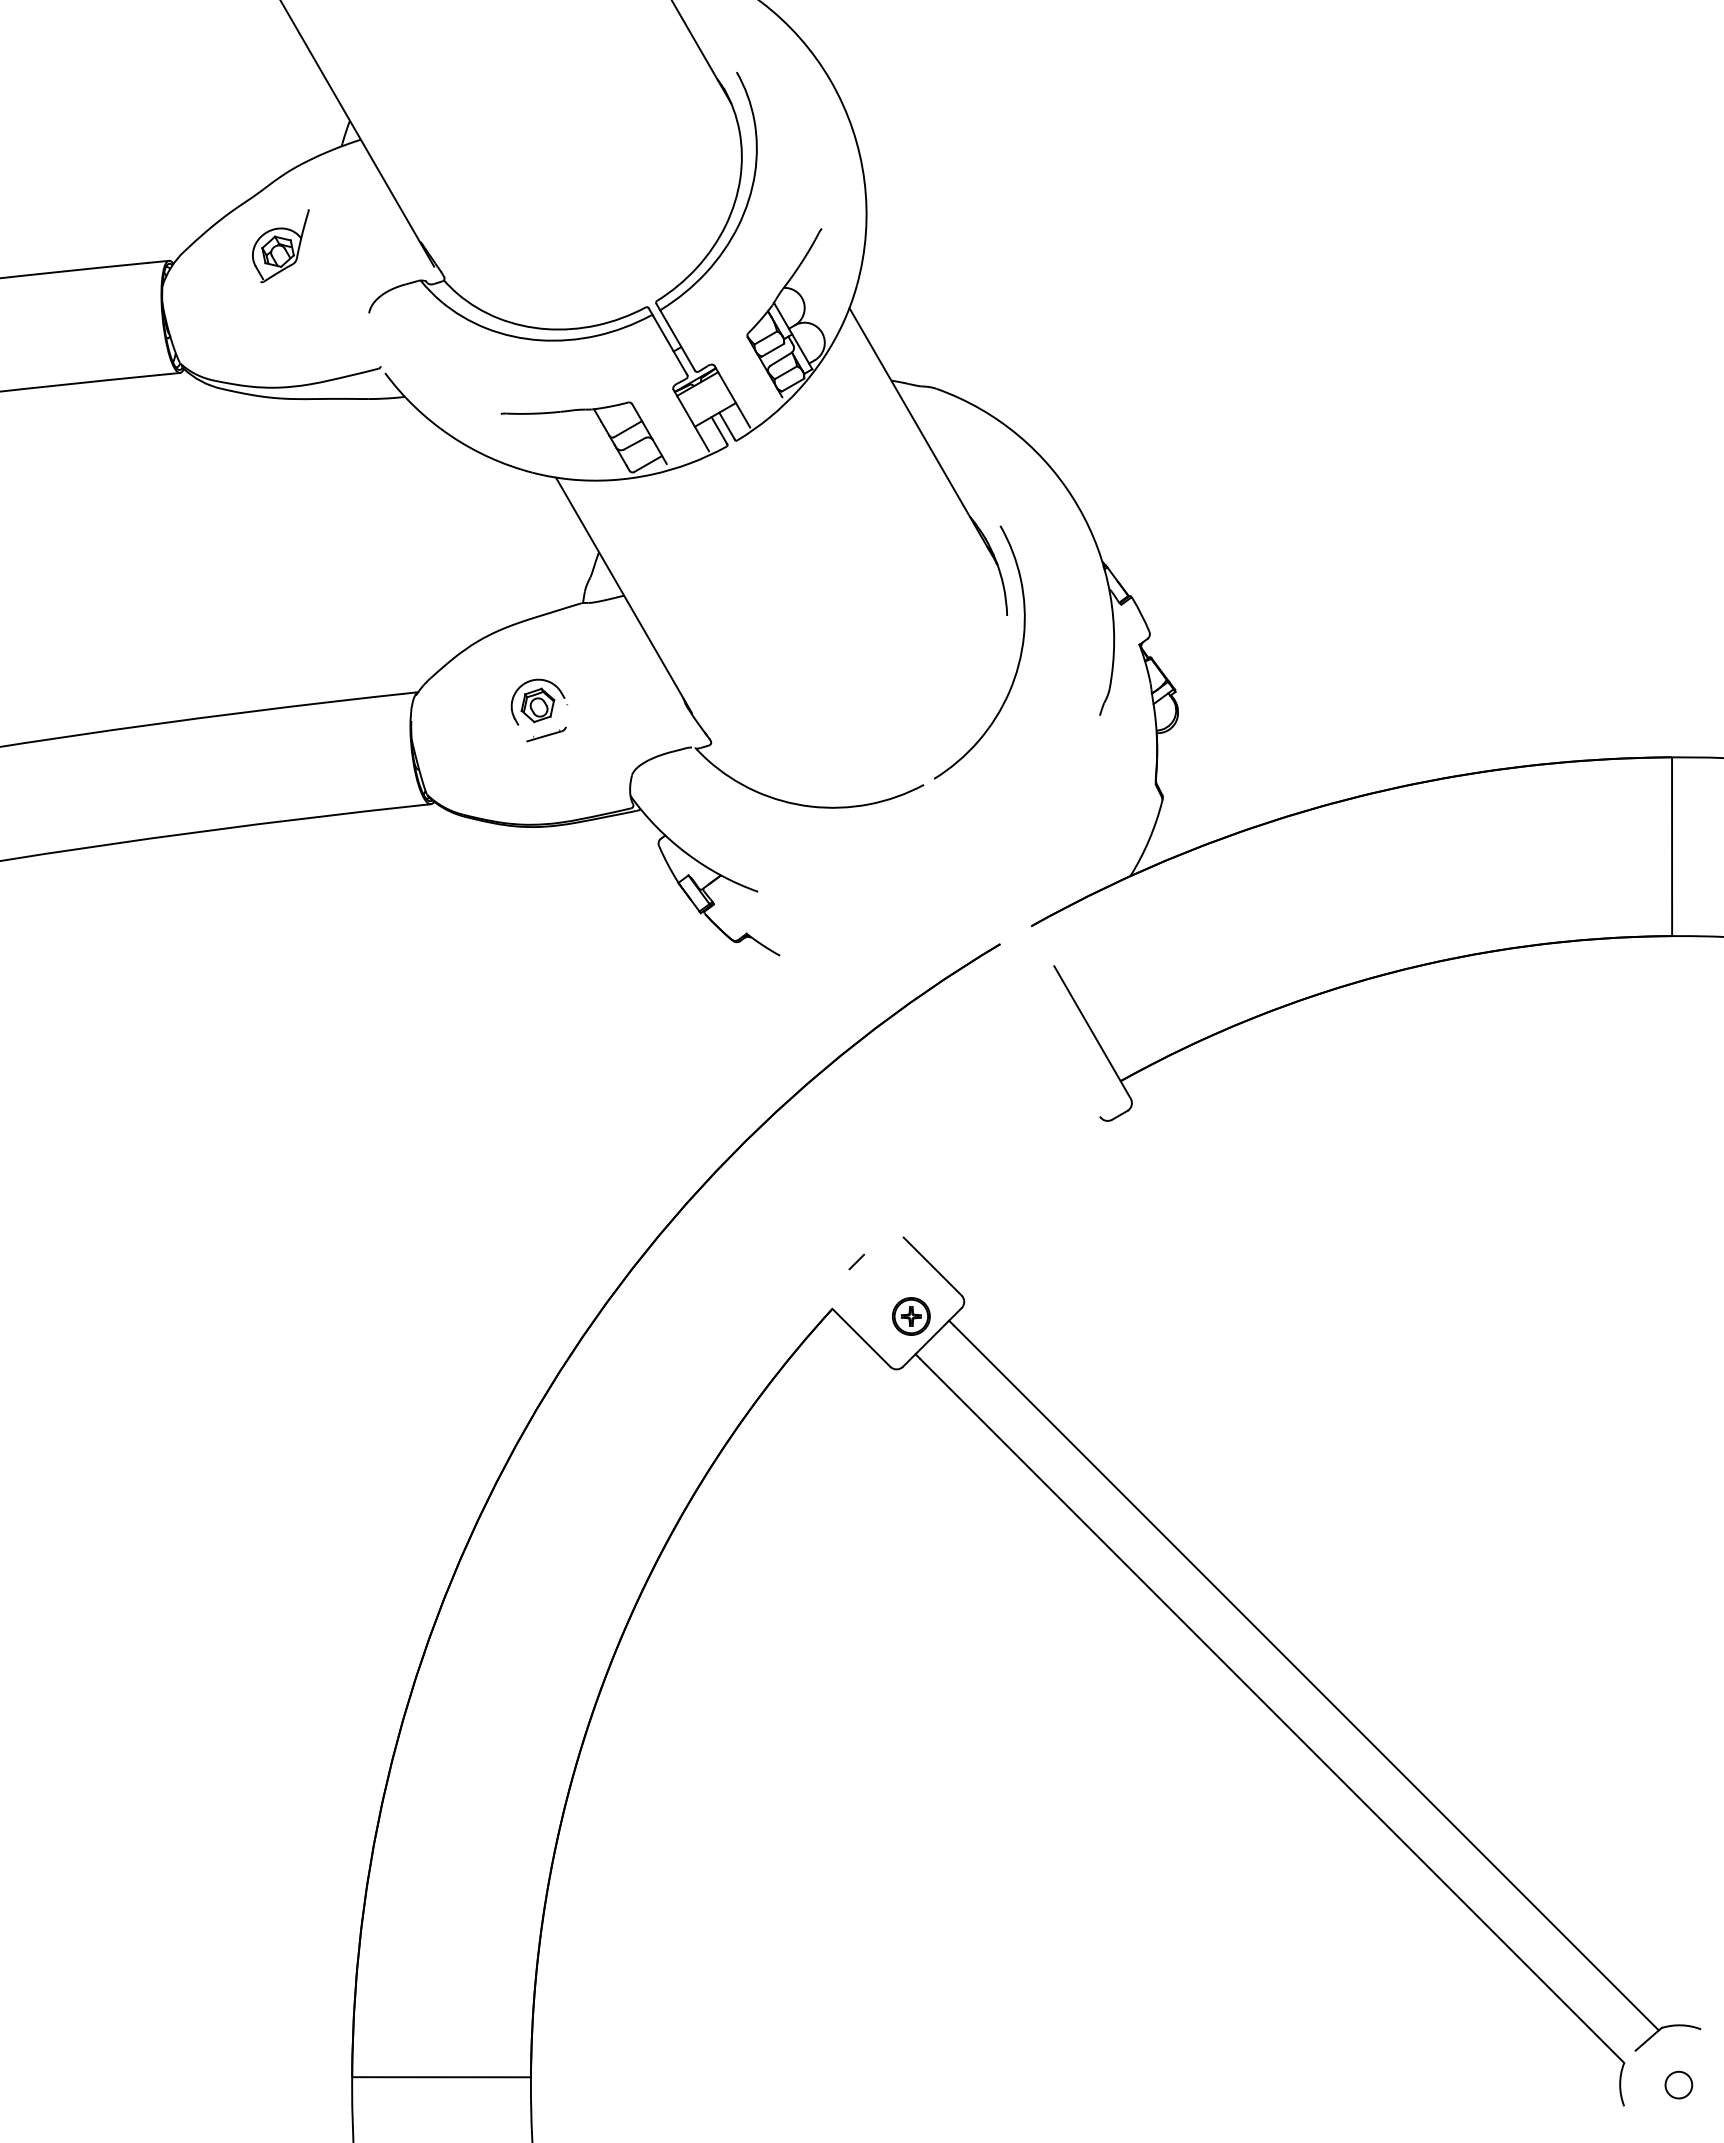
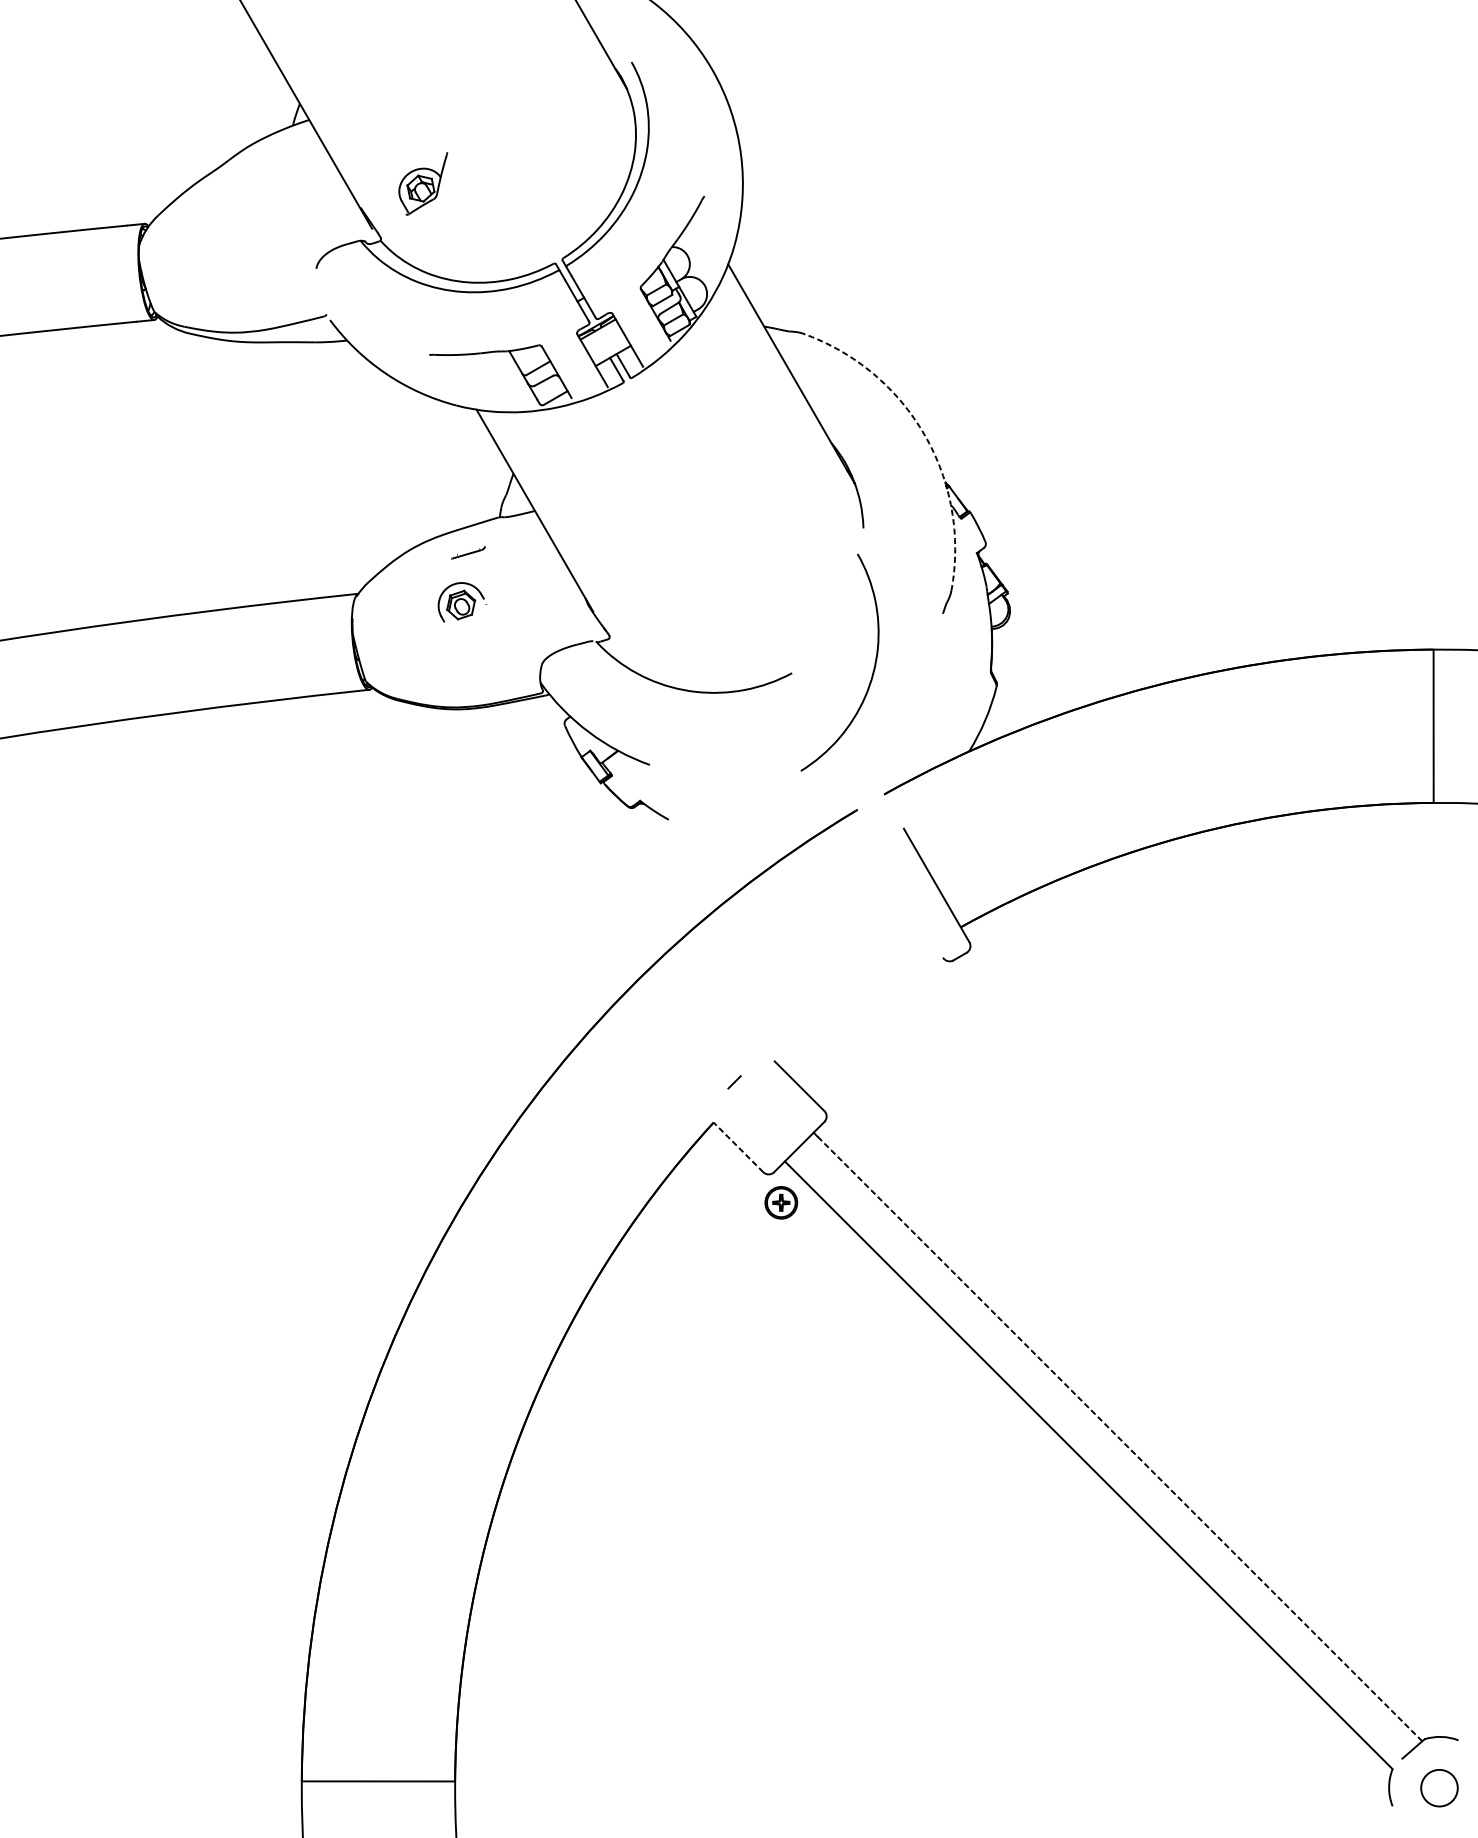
part: (280, 246) -> (423, 184), moved
arc: (1078, 506) -> (924, 434), solid -> dashed
curve: (1018, 660) -> (873, 669), moved
part: (546, 734) -> (468, 552), moved
part: (910, 1316) -> (780, 1202), moved
line: (861, 1337) -> (738, 1147), solid -> dashed
line: (1306, 1677) -> (1120, 1438), solid -> dashed
circle: (1678, 2084) -> (1439, 1787), size x1.6

